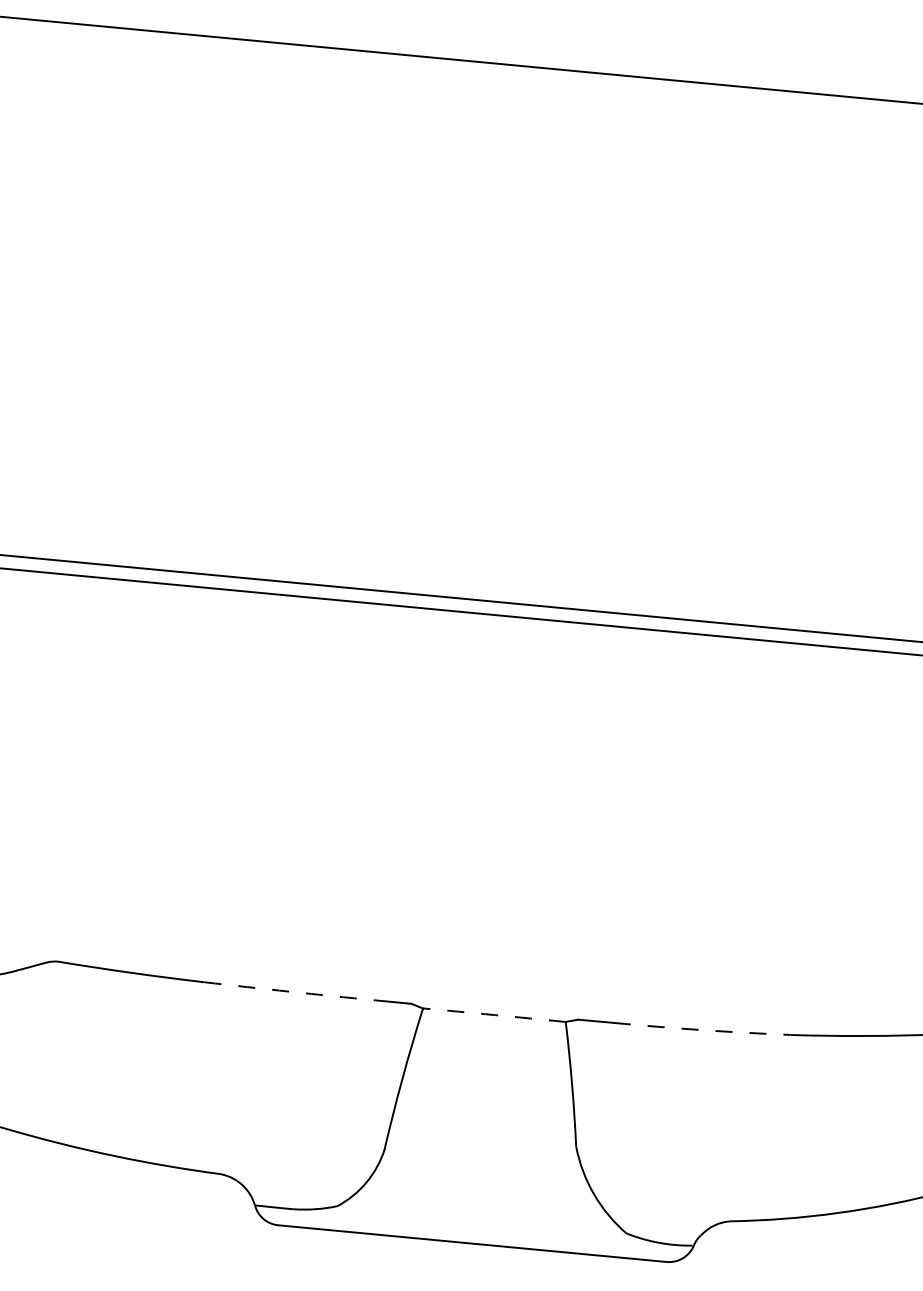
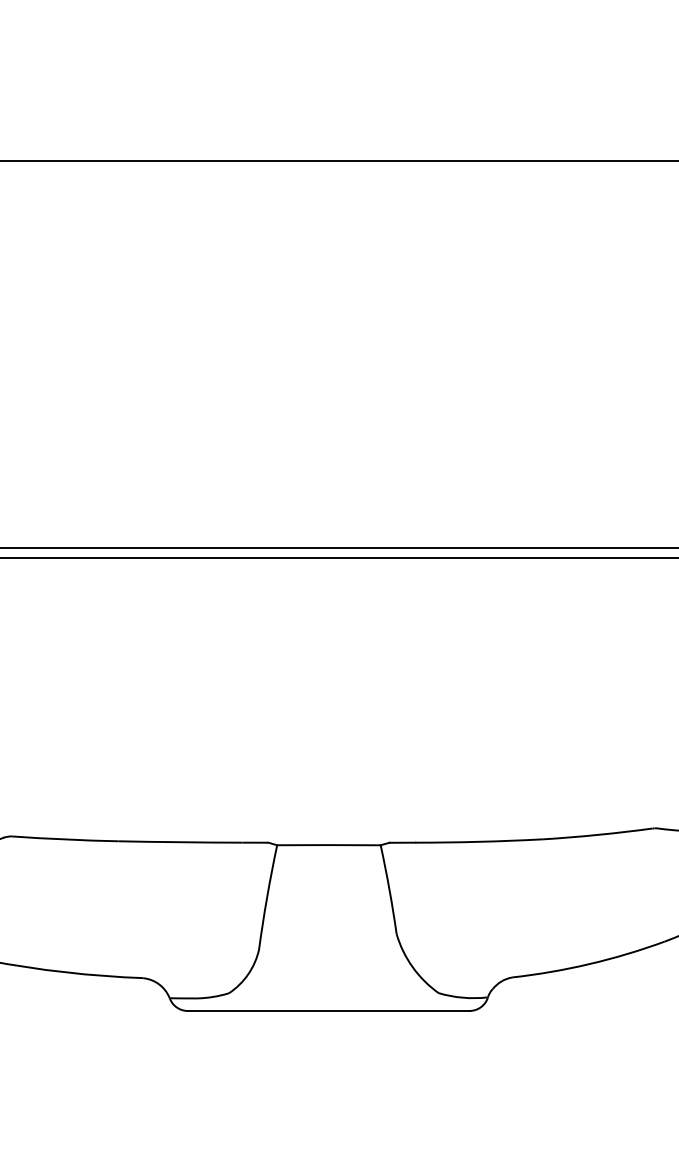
arc: (290, 992) -> (180, 842), dashed -> solid
arc: (493, 1015) -> (328, 845), dashed -> solid
arc: (702, 1029) -> (479, 841), dashed -> solid

